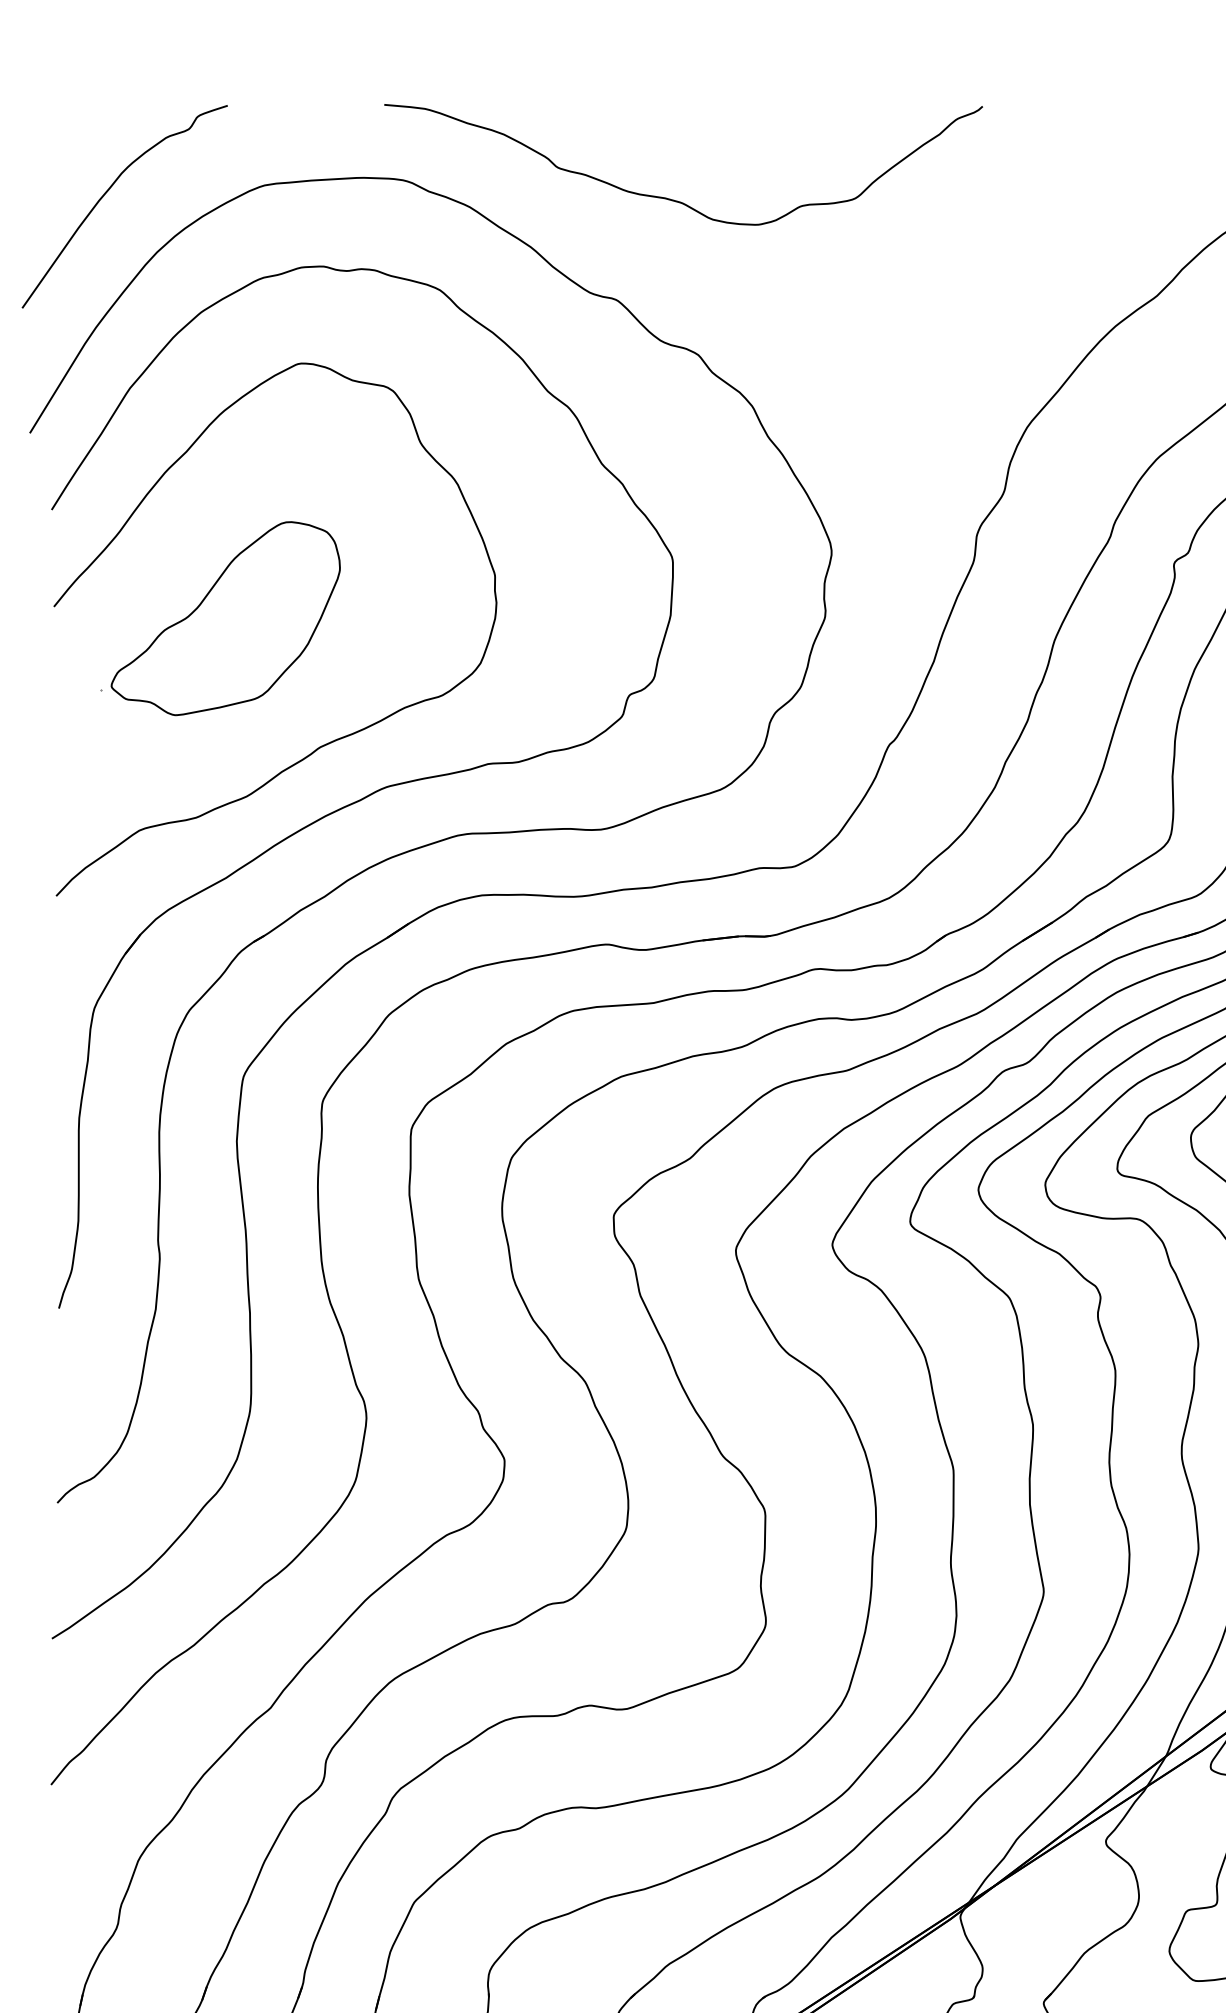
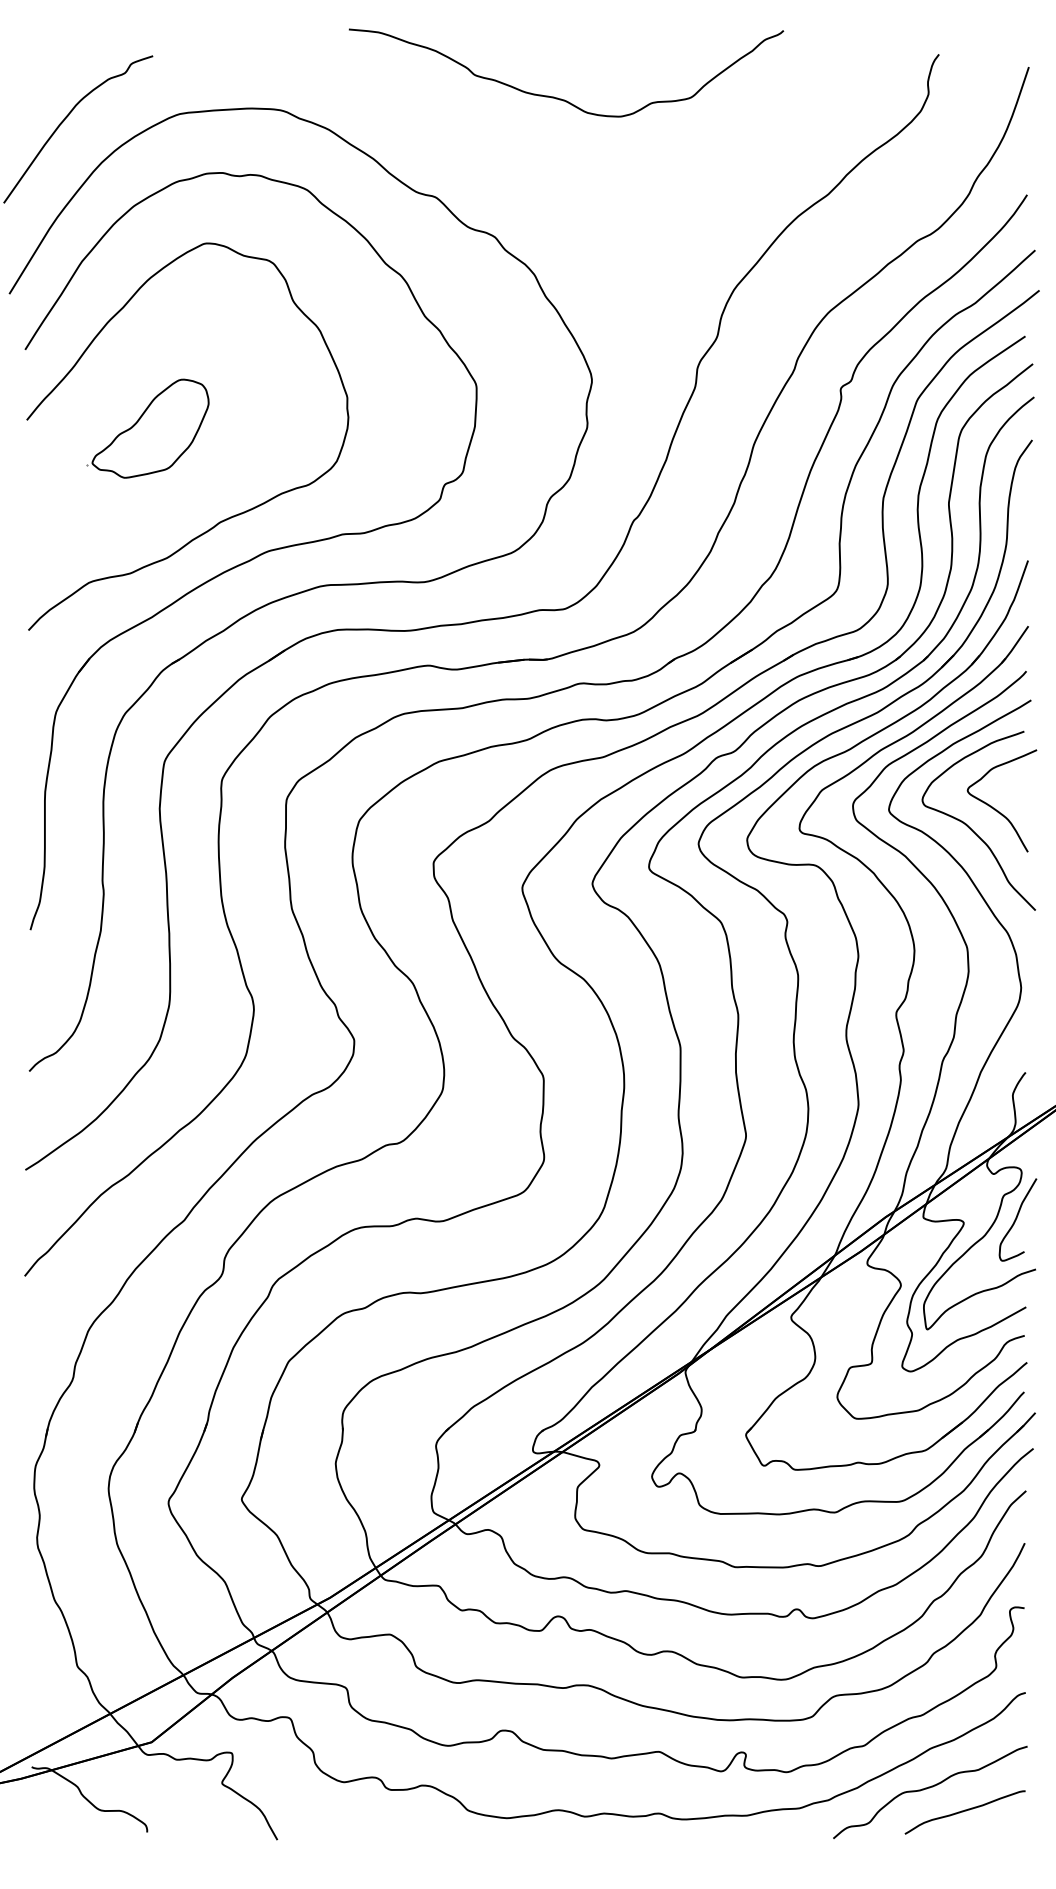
curve: (676, 199) -> (561, 98), moved
part: (219, 618) -> (147, 428), size x0.7

